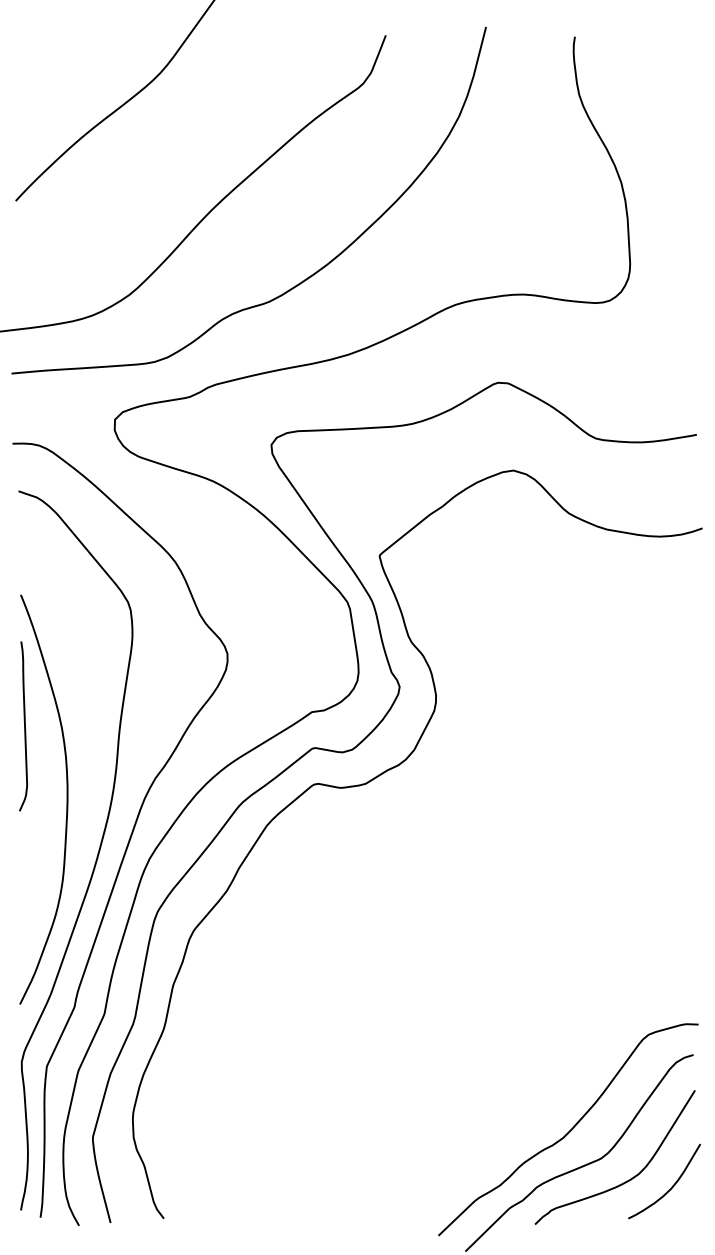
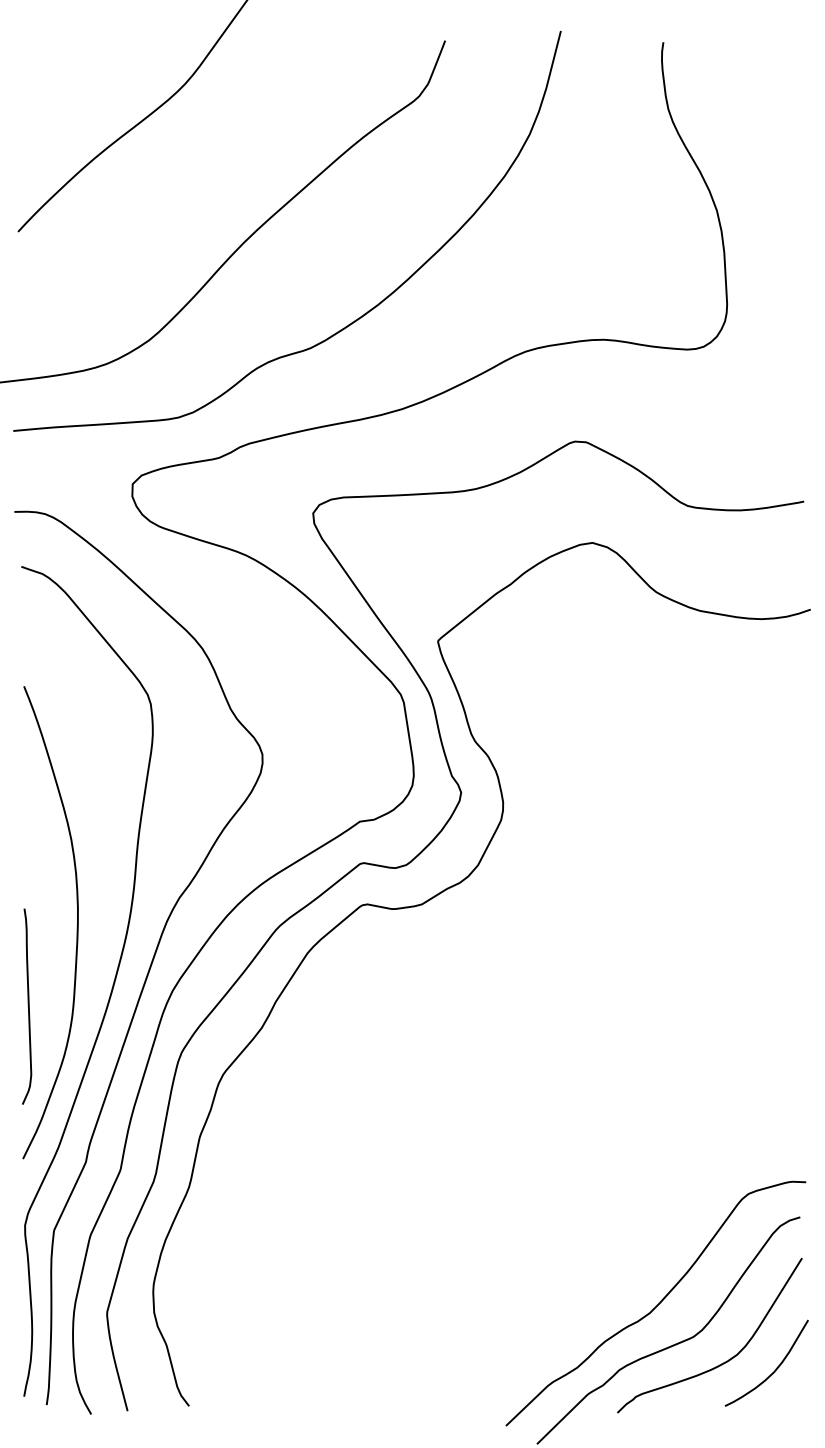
curve: (24, 726) -> (28, 1006), moved

